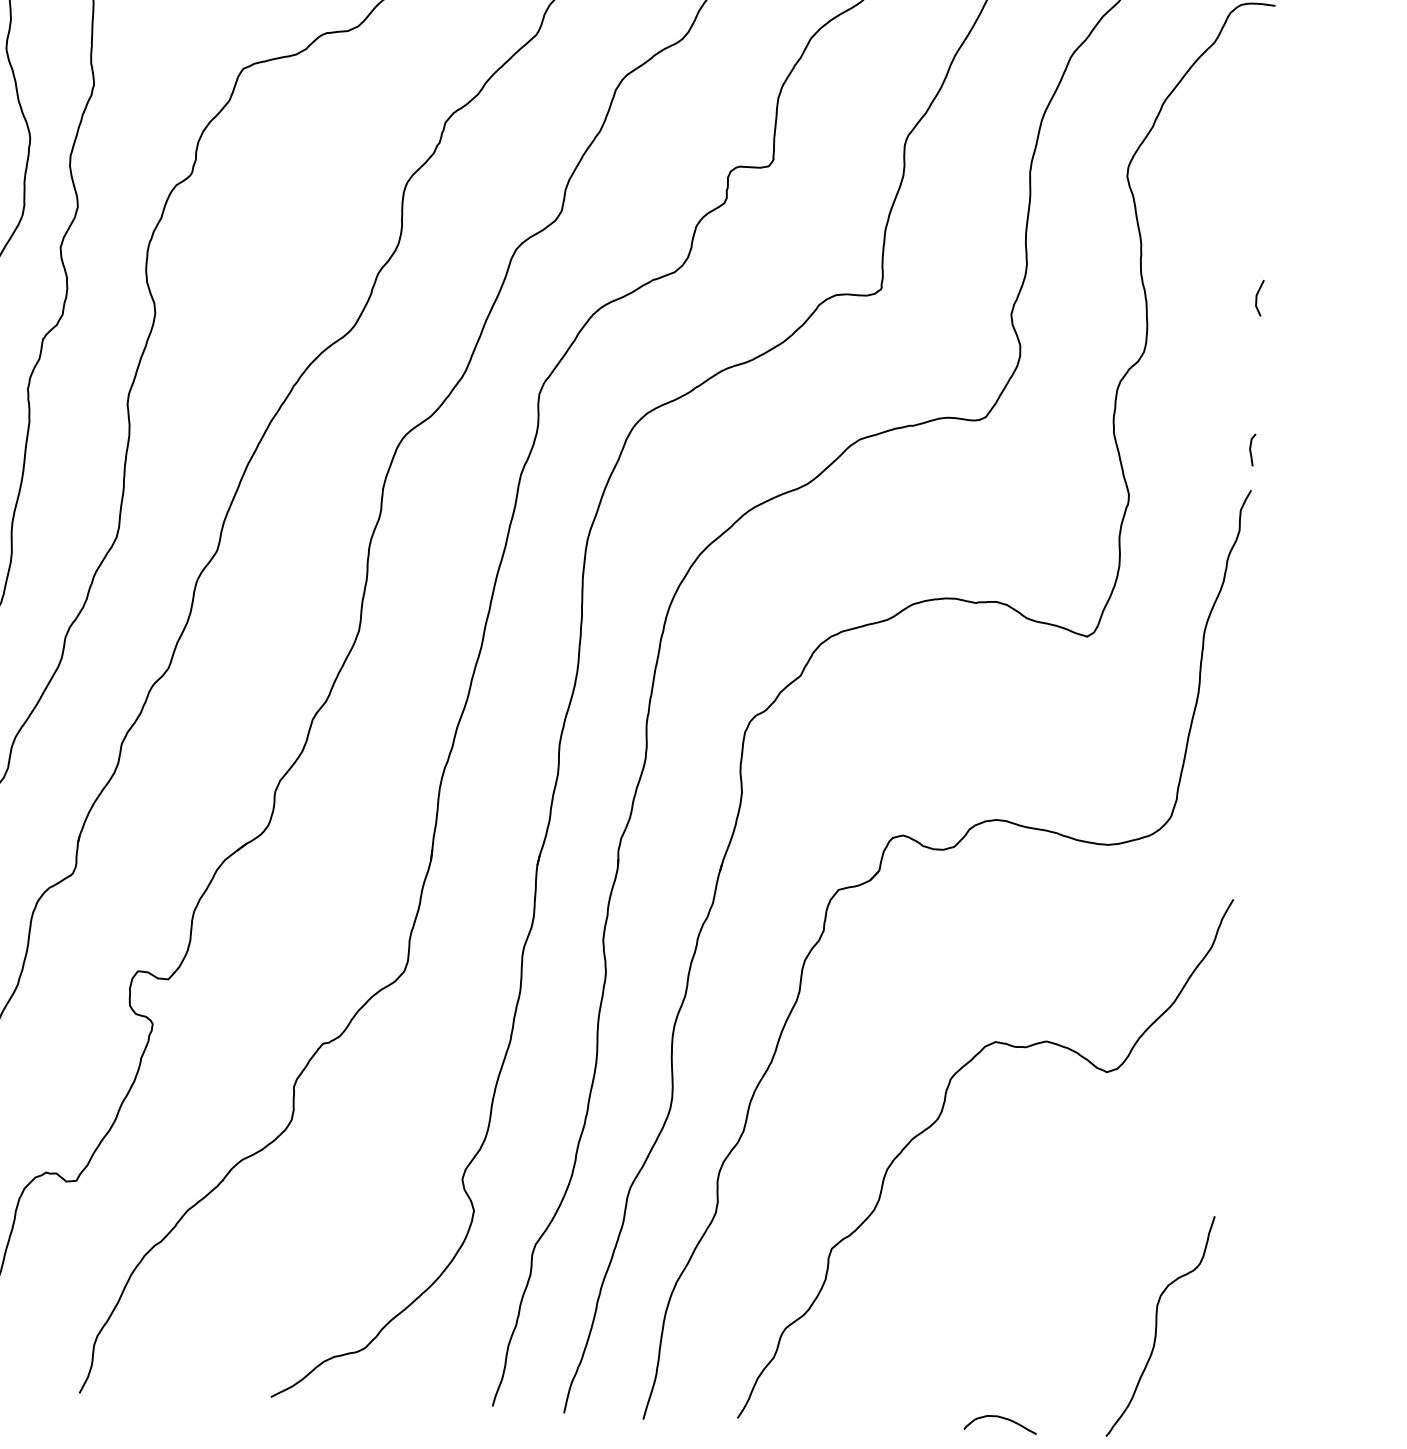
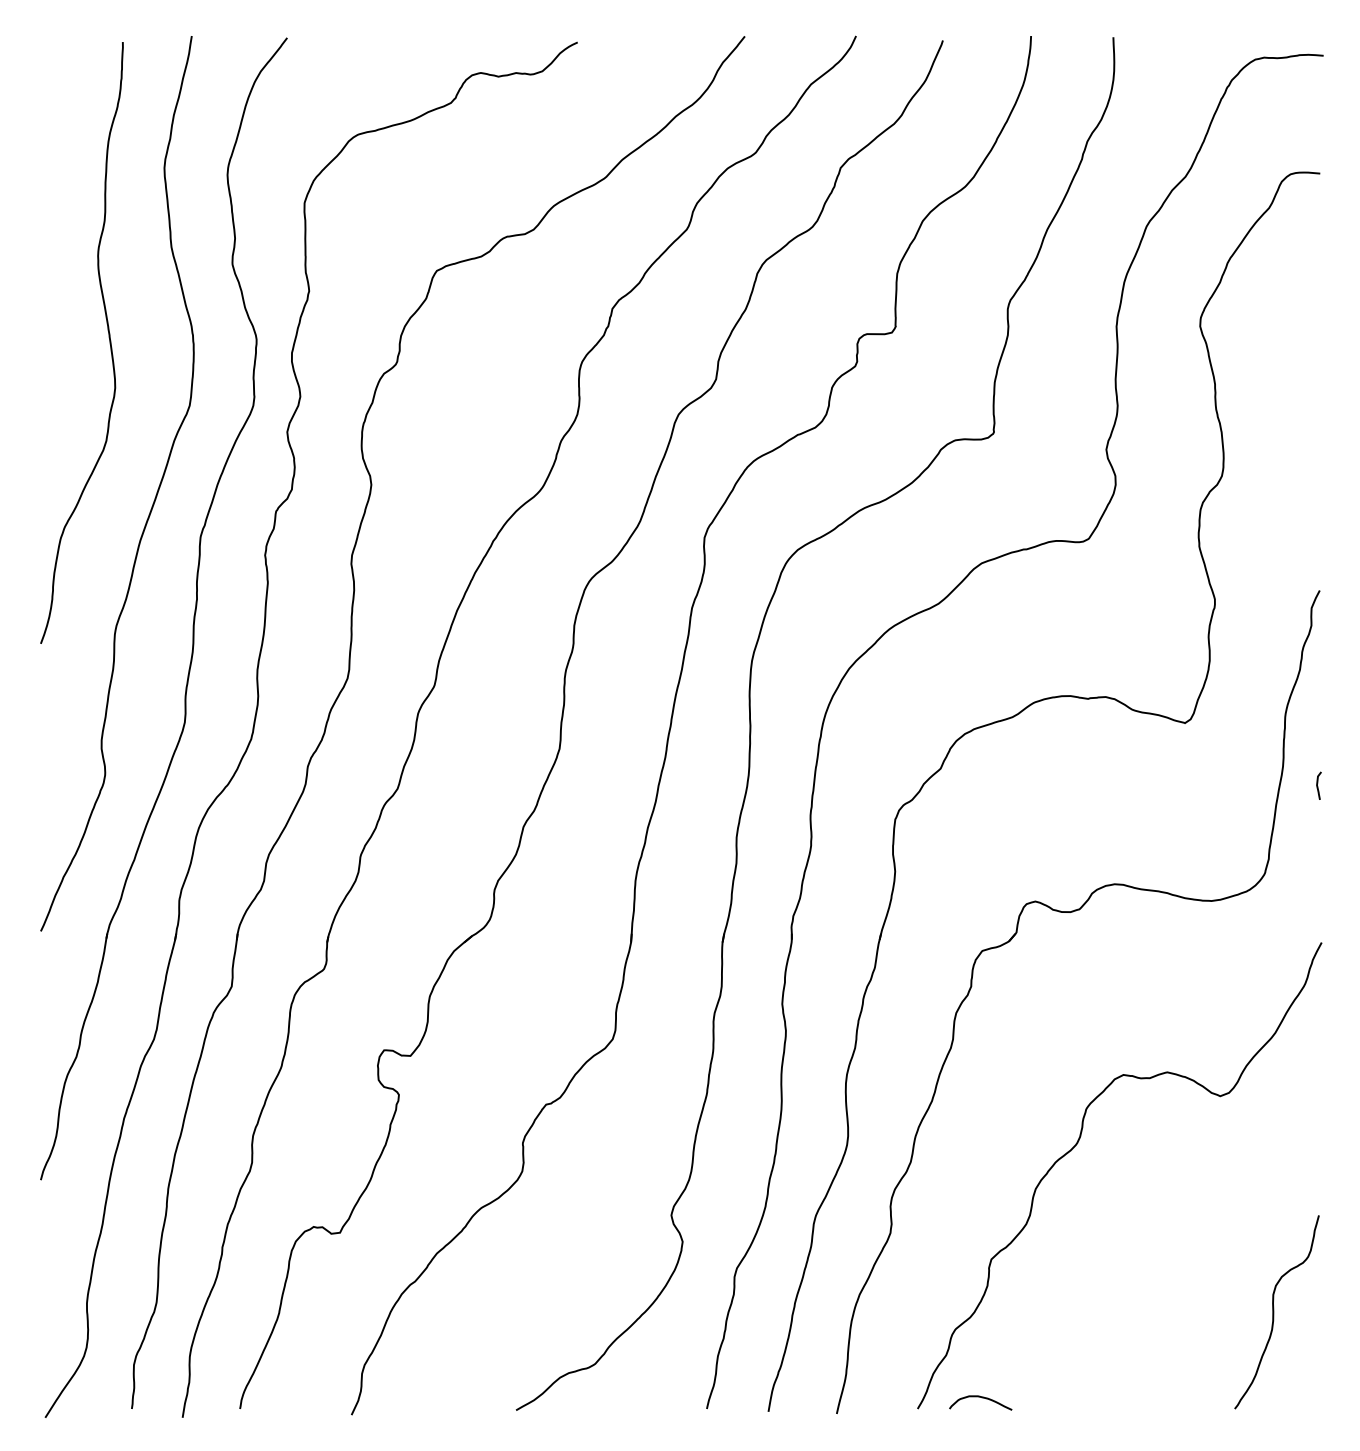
curve: (1258, 296) -> (1317, 423), removed
curve: (1250, 449) -> (1317, 785), moved
curve: (1001, 1419) -> (981, 1398), moved

